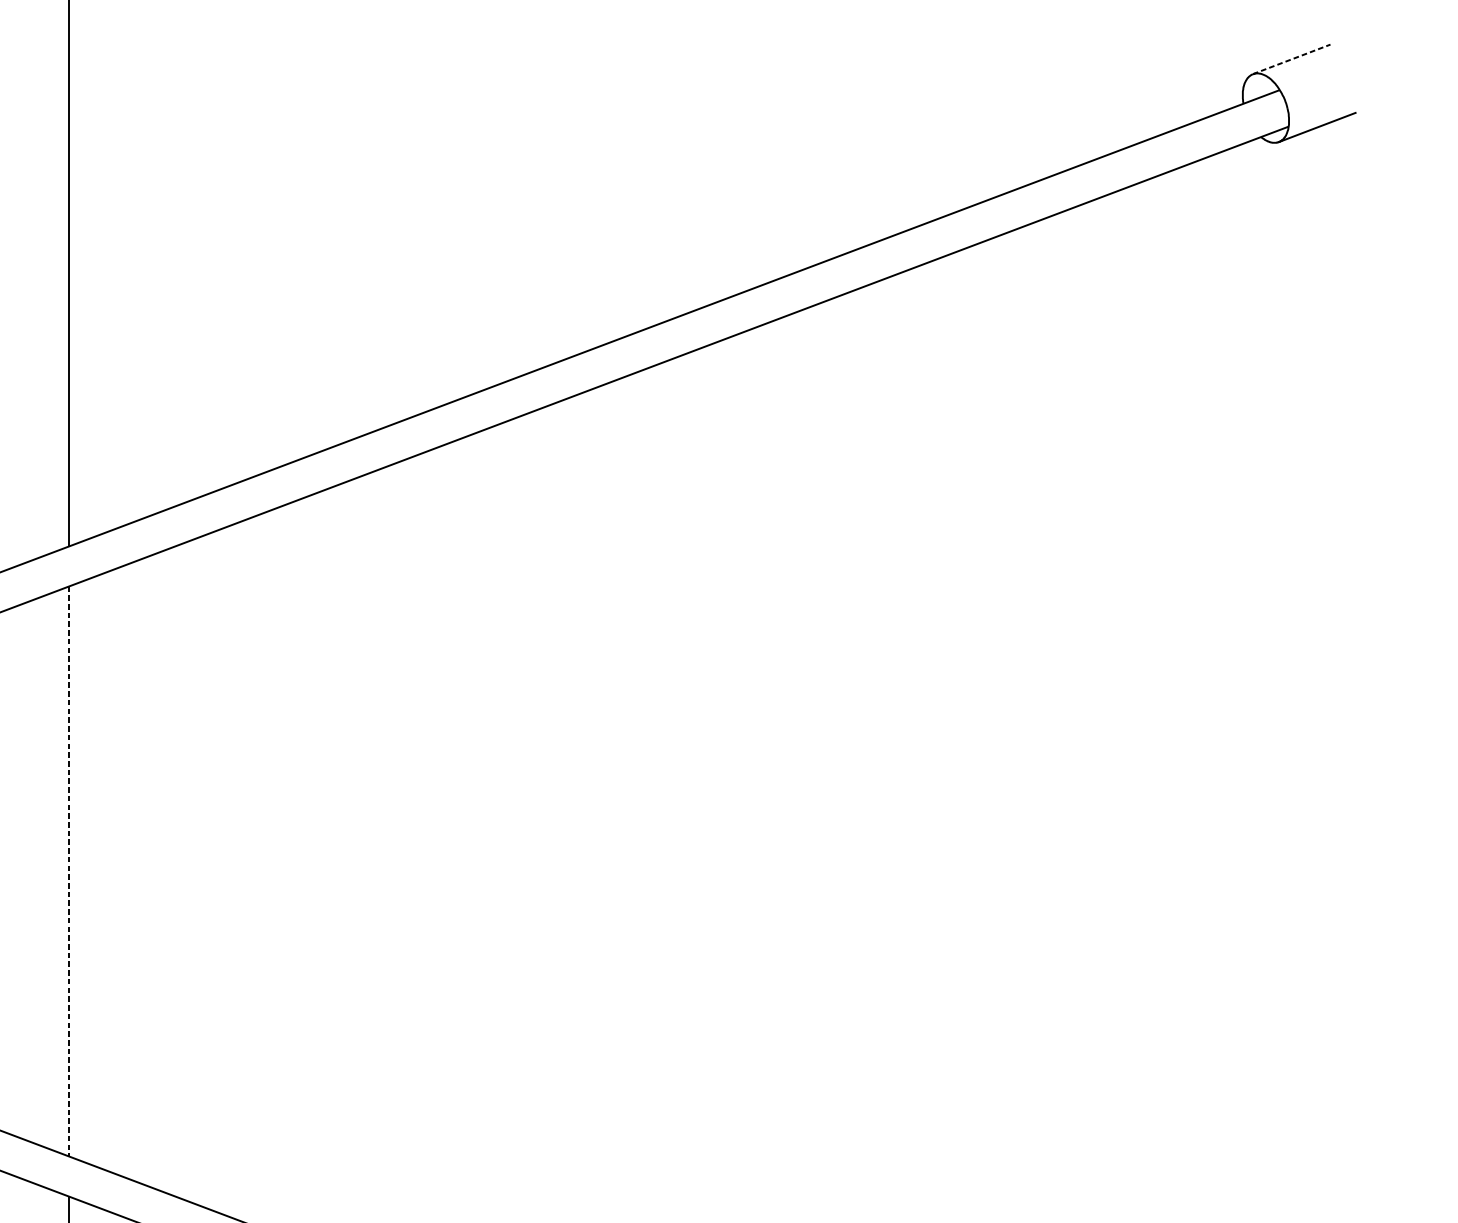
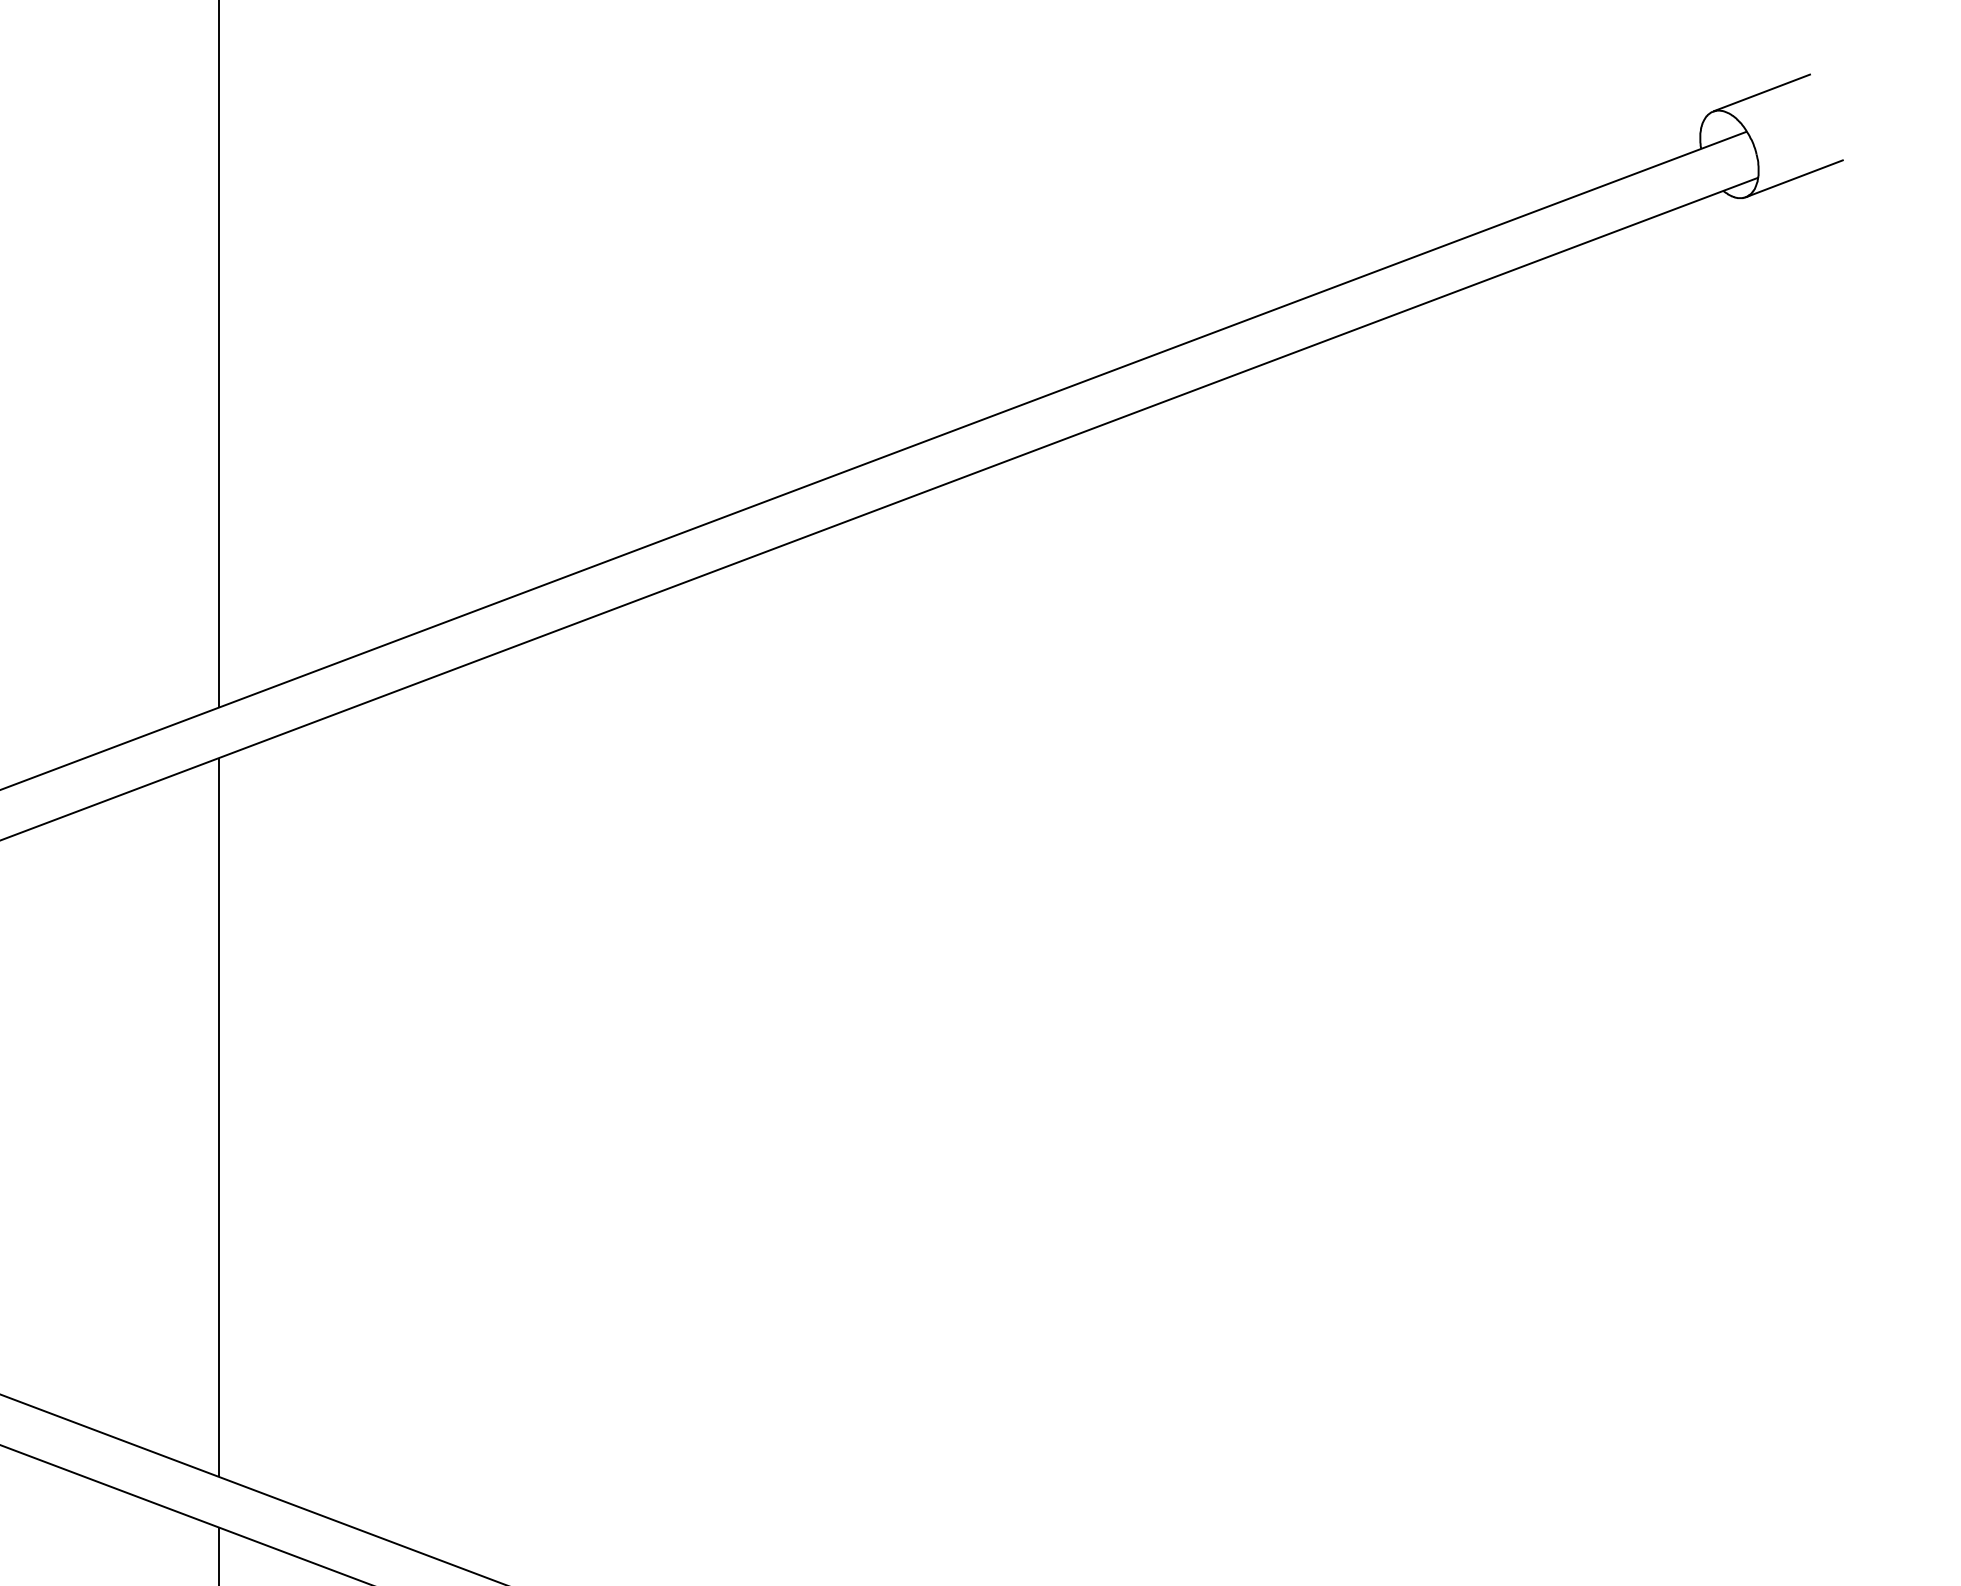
line: (1292, 59) -> (1762, 92), dashed -> solid
line: (69, 872) -> (219, 1118), dashed -> solid

